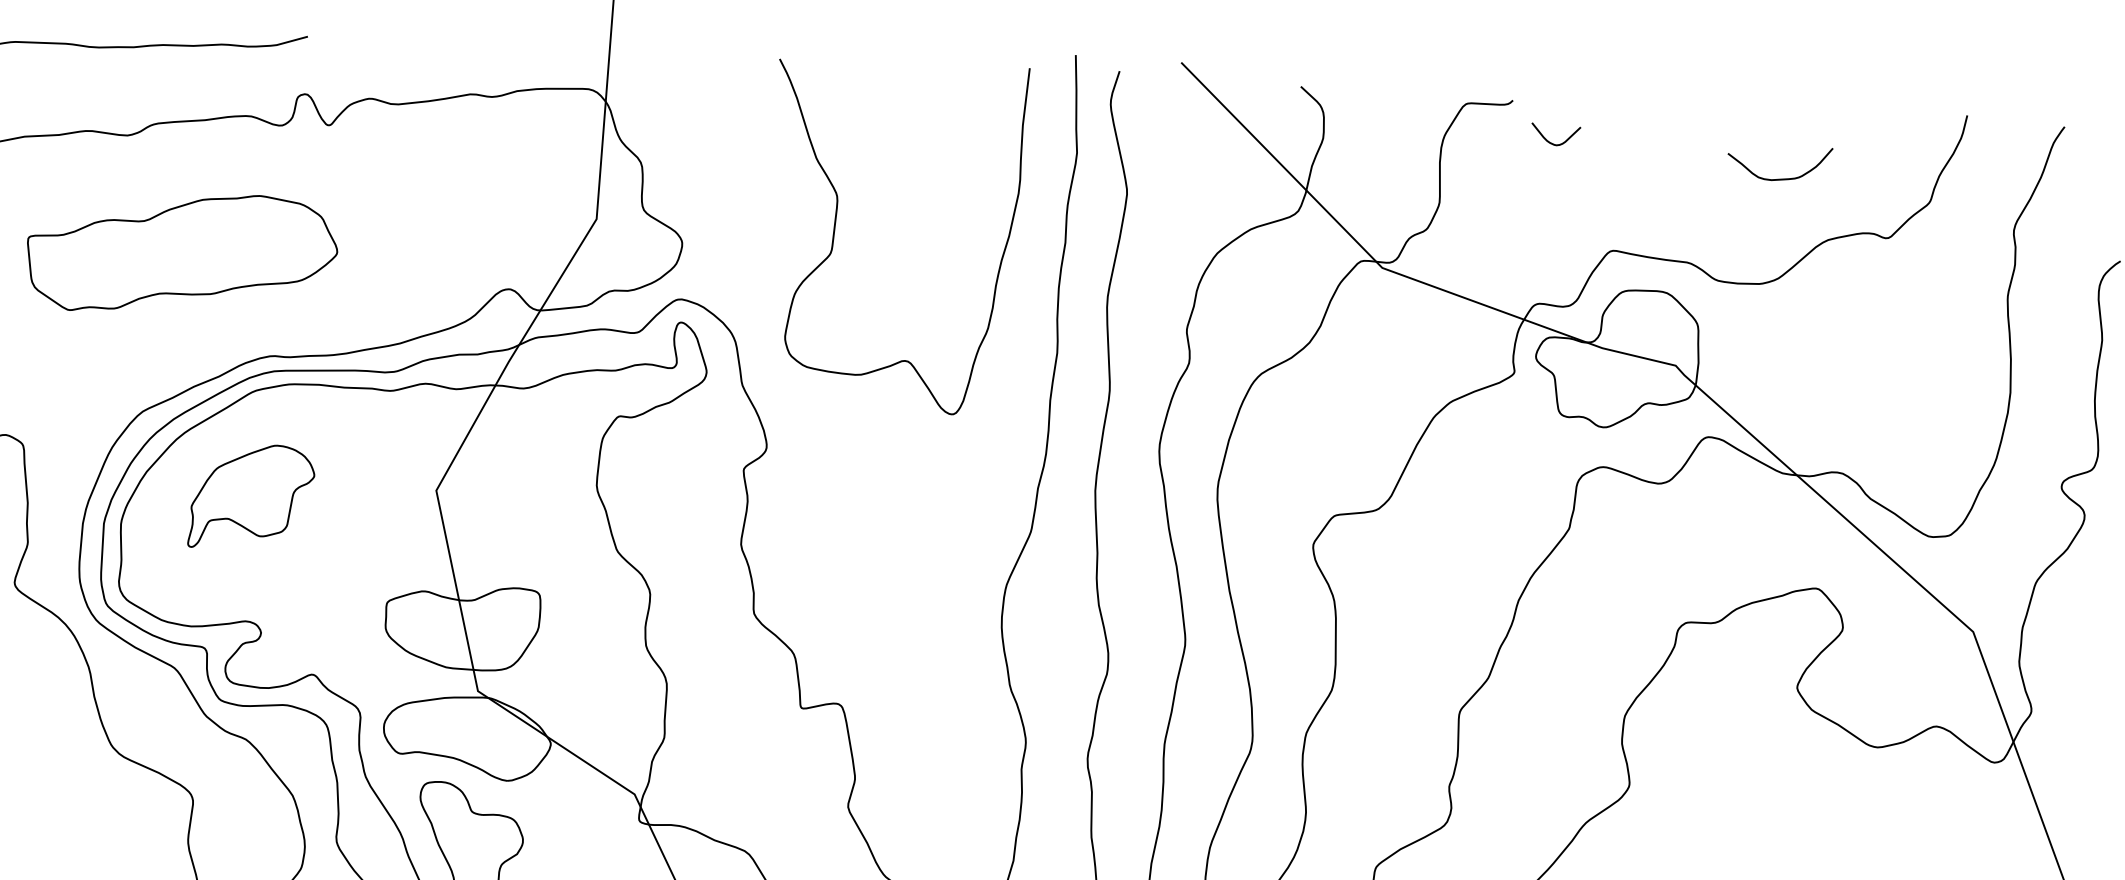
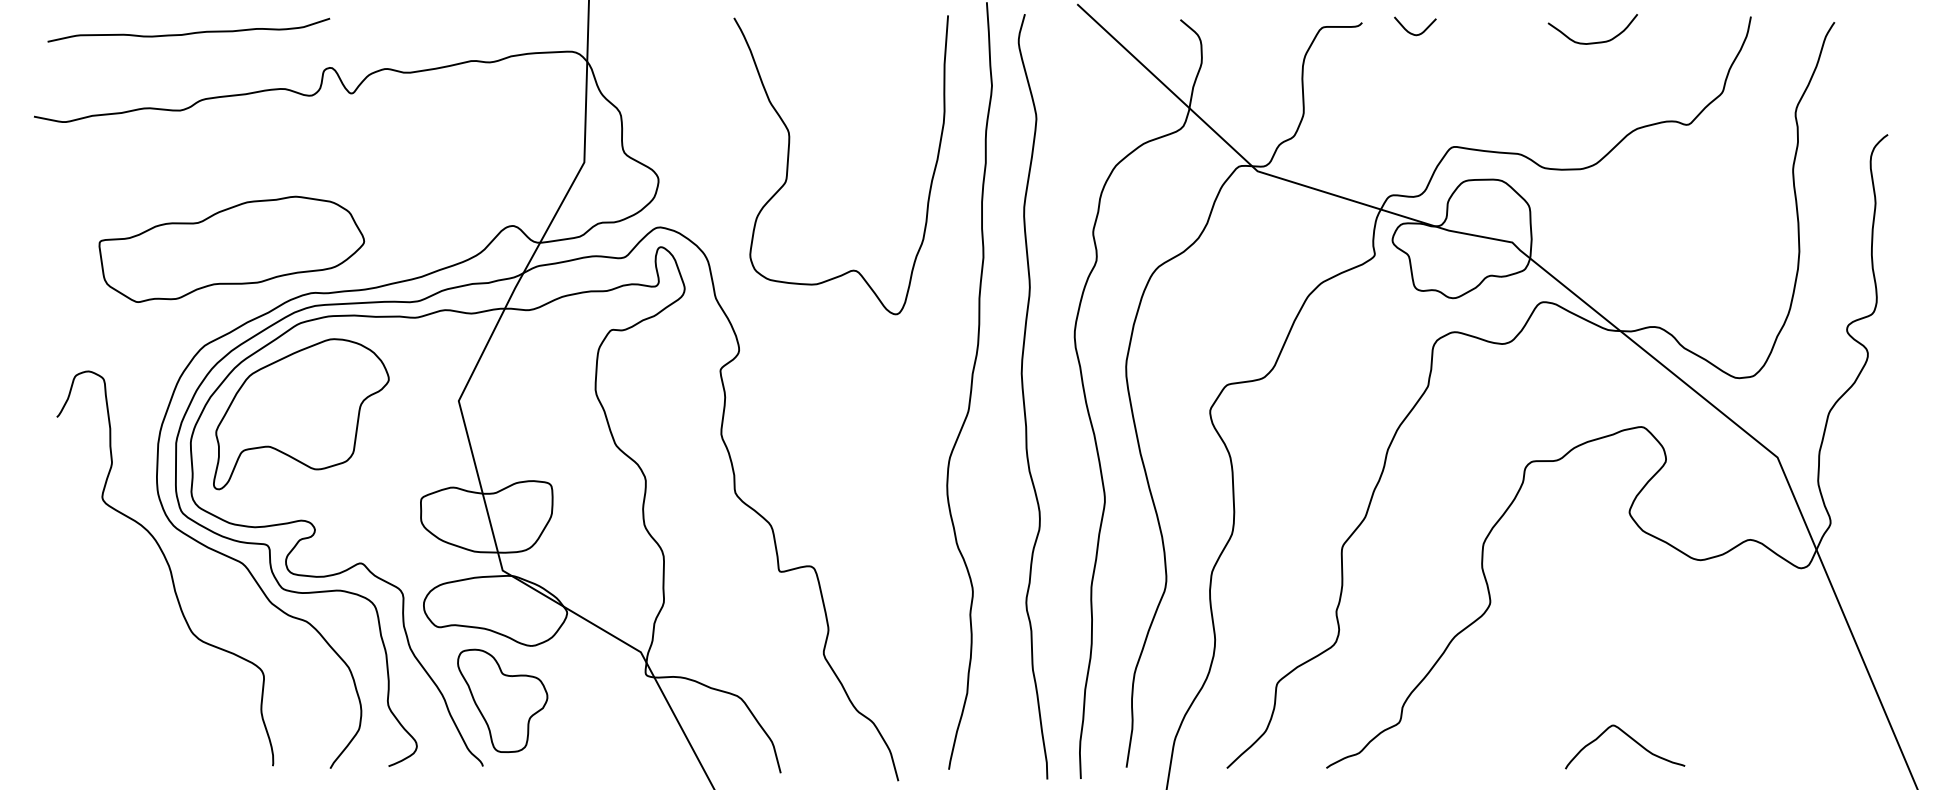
curve: (1551, 141) -> (1411, 32), moved
curve: (1778, 178) -> (1592, 42), moved
part: (181, 252) -> (231, 248), moved
part: (251, 497) -> (301, 414), size x1.67

